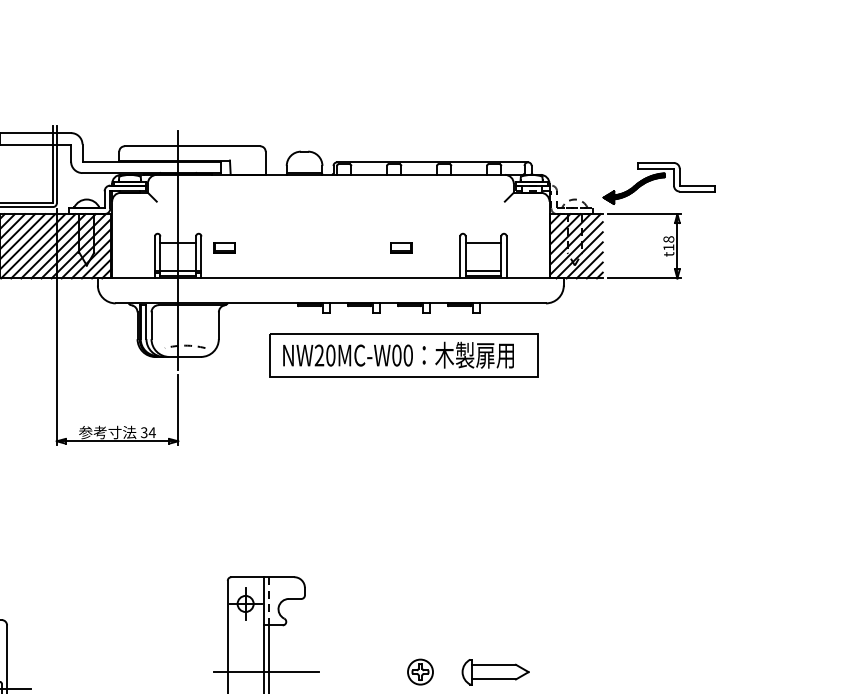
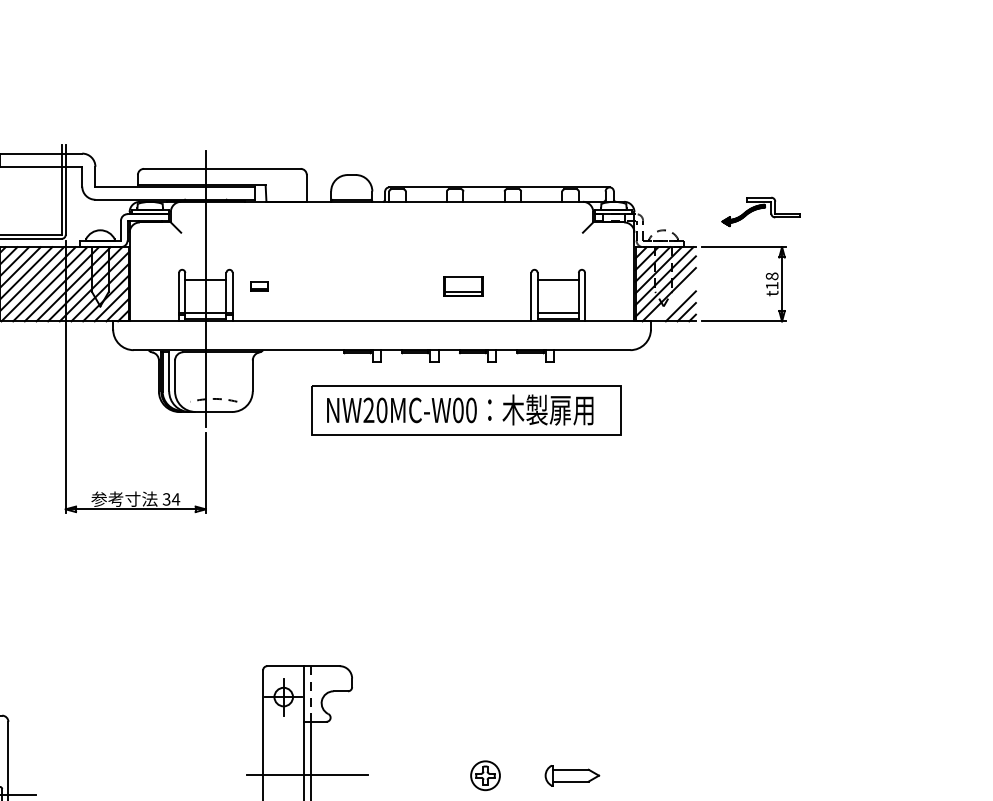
part: (658, 183) -> (760, 211), size x0.6
part: (224, 247) -> (259, 285), size x0.7
part: (401, 247) -> (463, 285), size x1.6
line: (584, 260) -> (674, 300), removed
part: (495, 671) -> (572, 775), size x0.7

